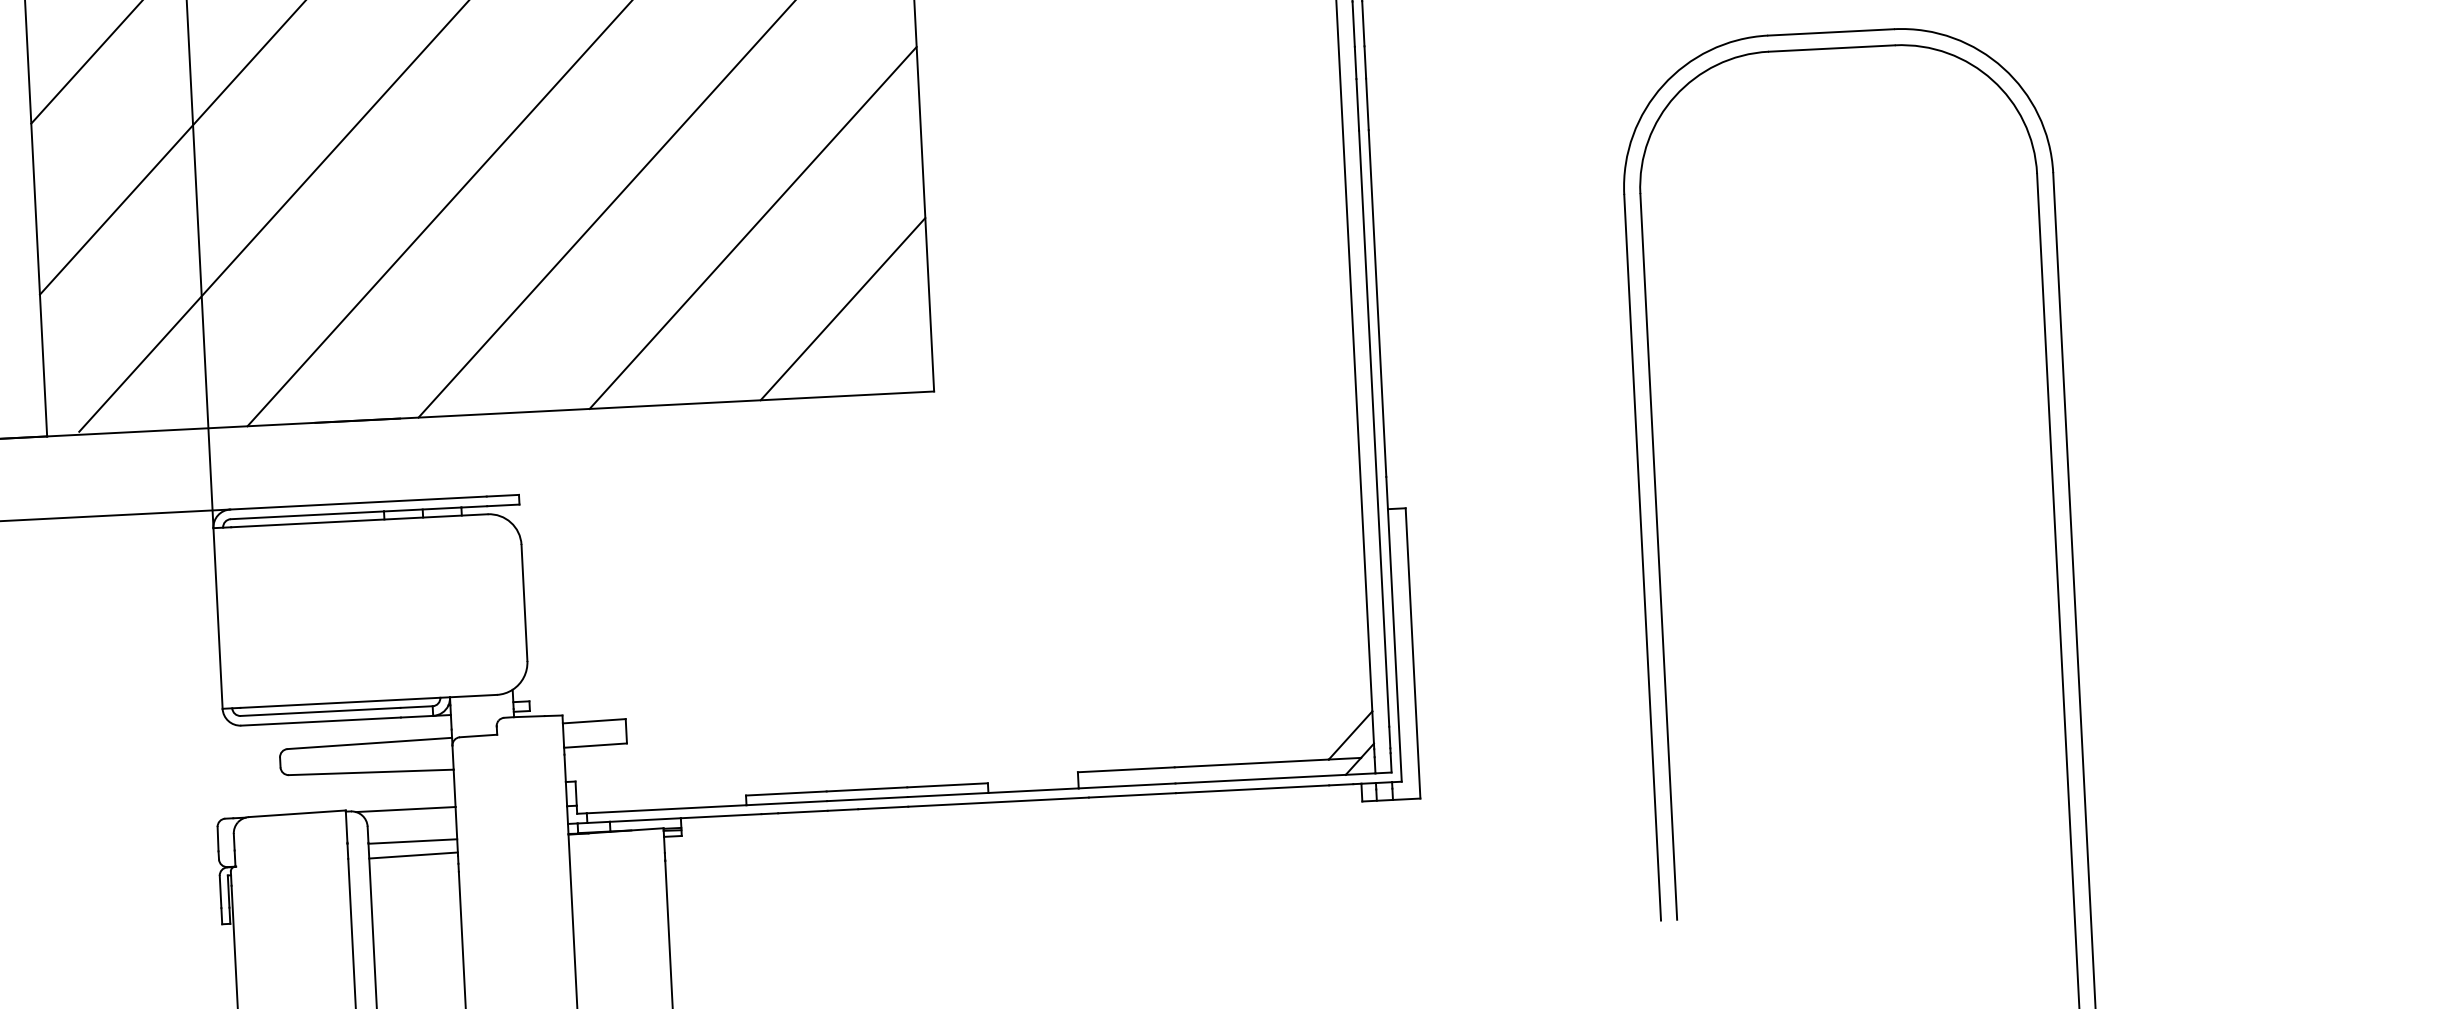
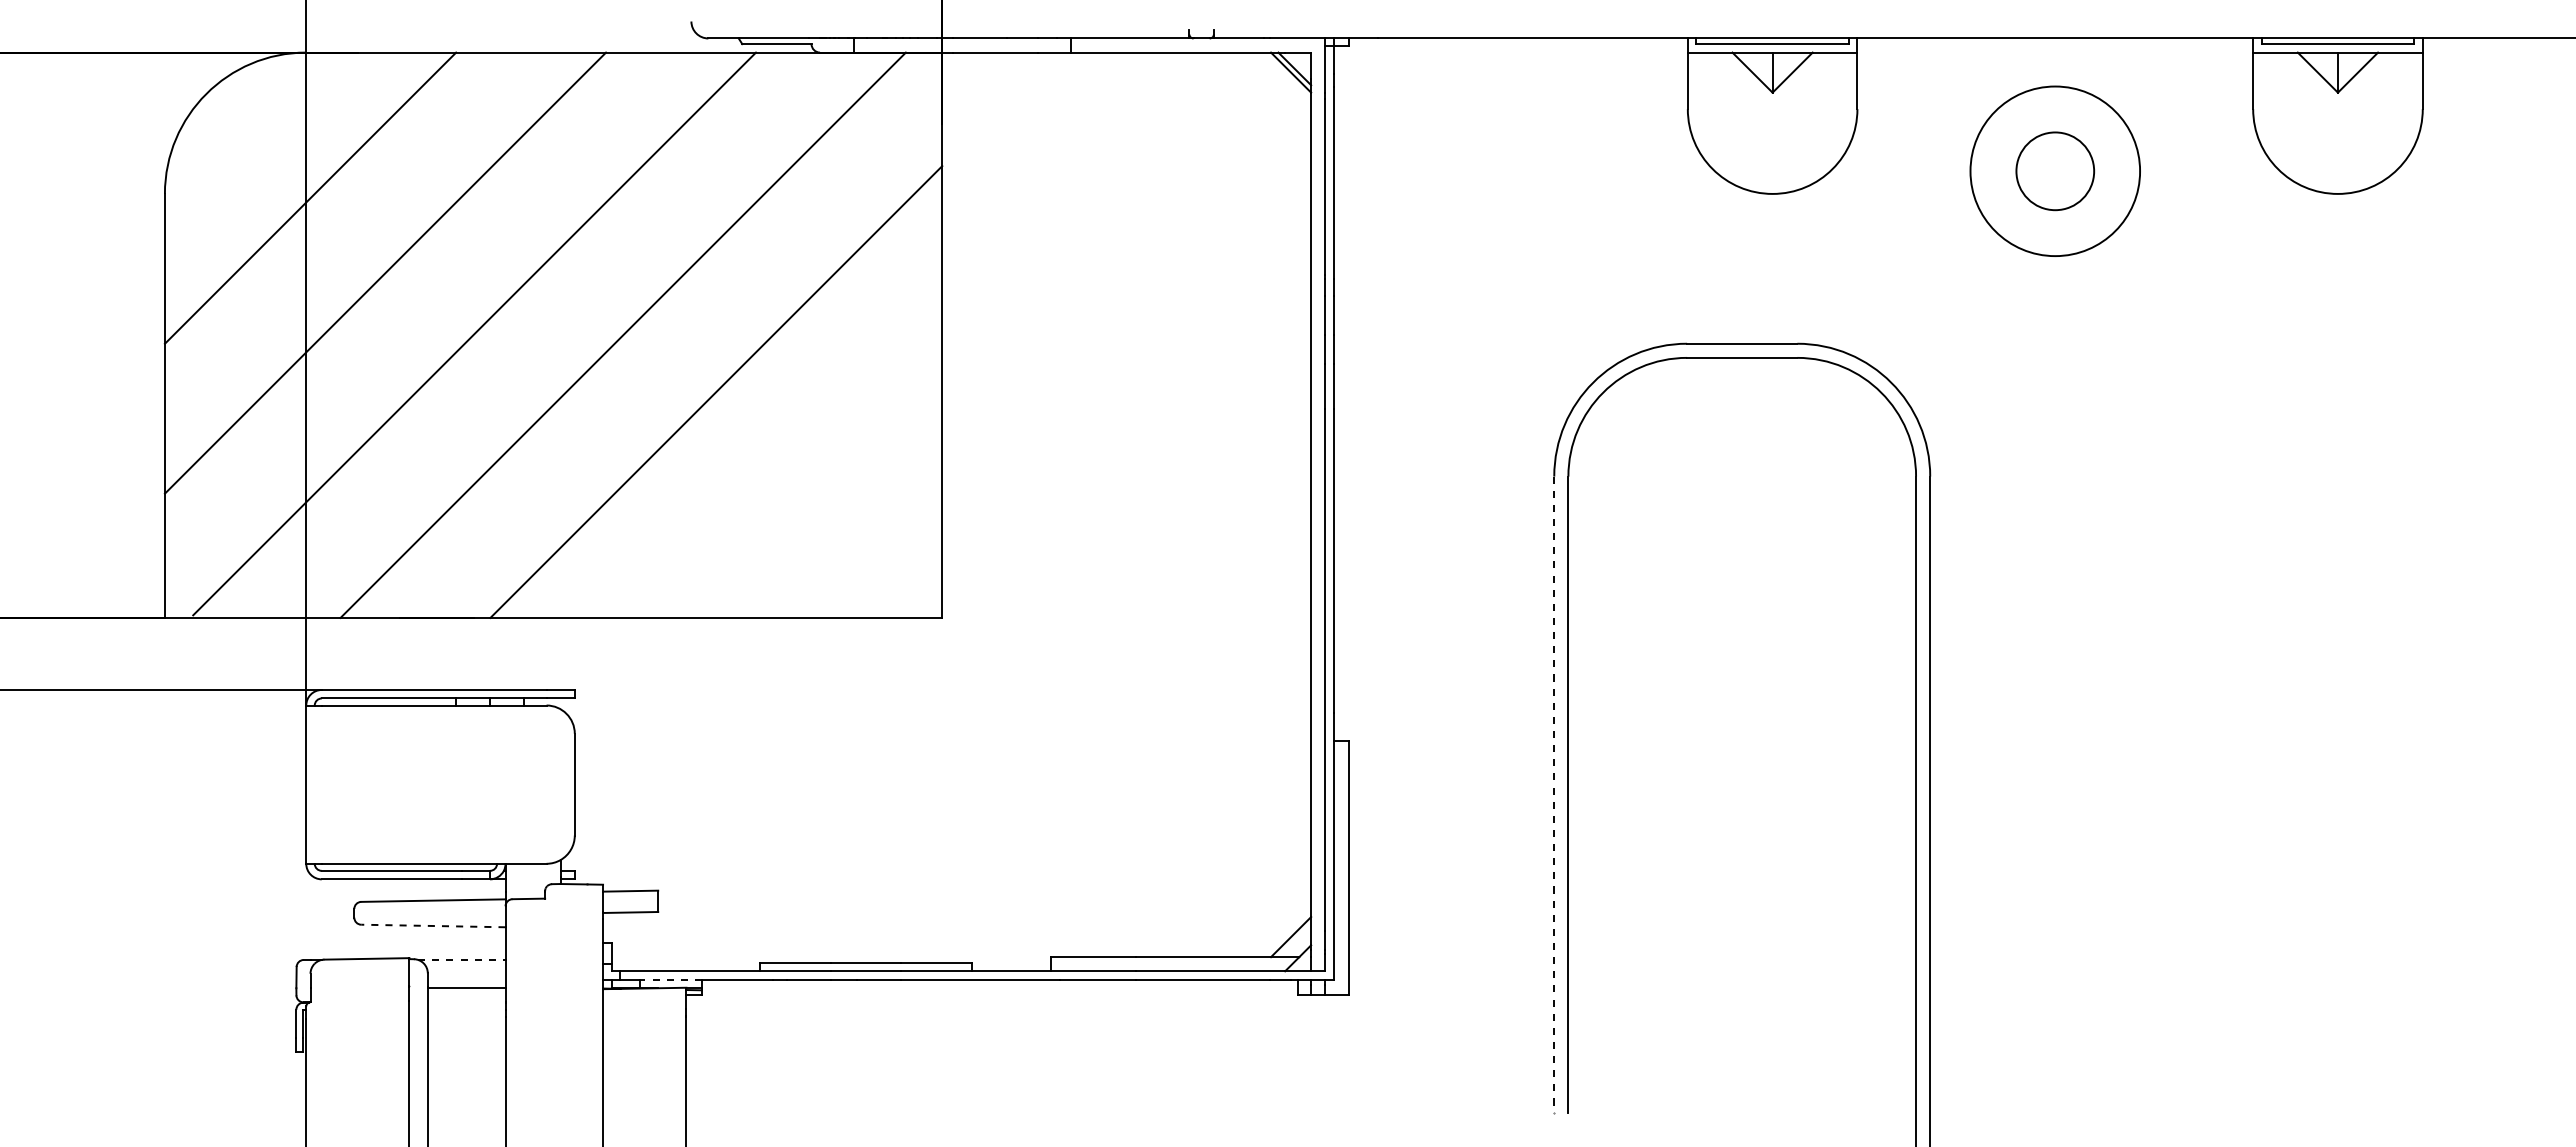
line: (753, 227) -> (791, 466), removed
line: (843, 308) -> (866, 541), removed
line: (1642, 558) -> (1554, 795), solid -> dashed
line: (370, 771) -> (432, 925), solid -> dashed
line: (405, 809) -> (461, 959), solid -> dashed
line: (644, 819) -> (670, 979), solid -> dashed
line: (413, 855) -> (466, 1000), removed

